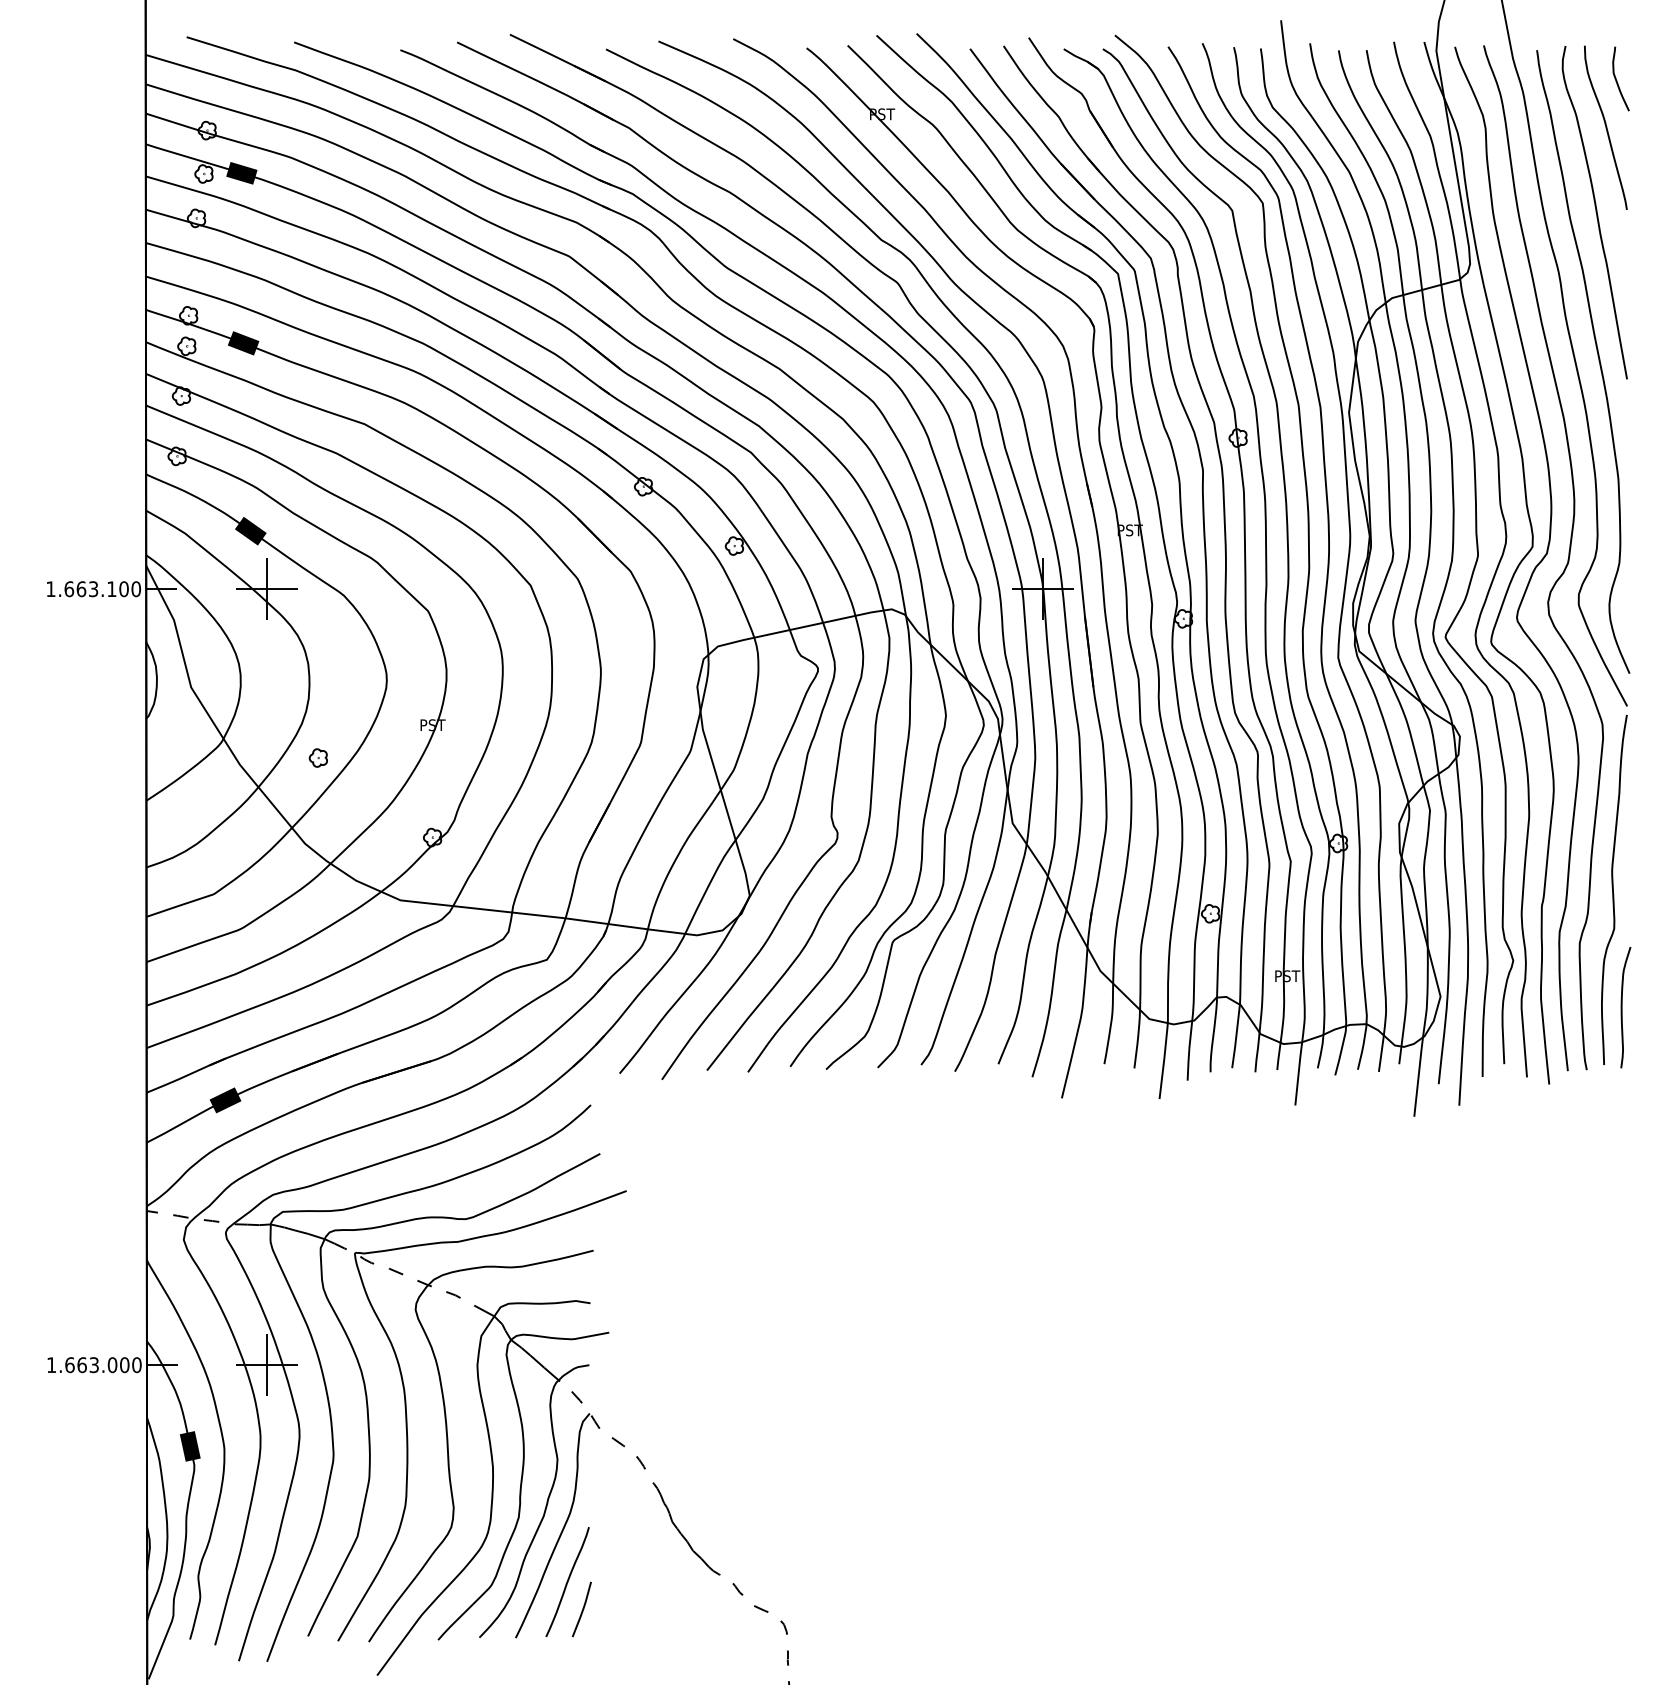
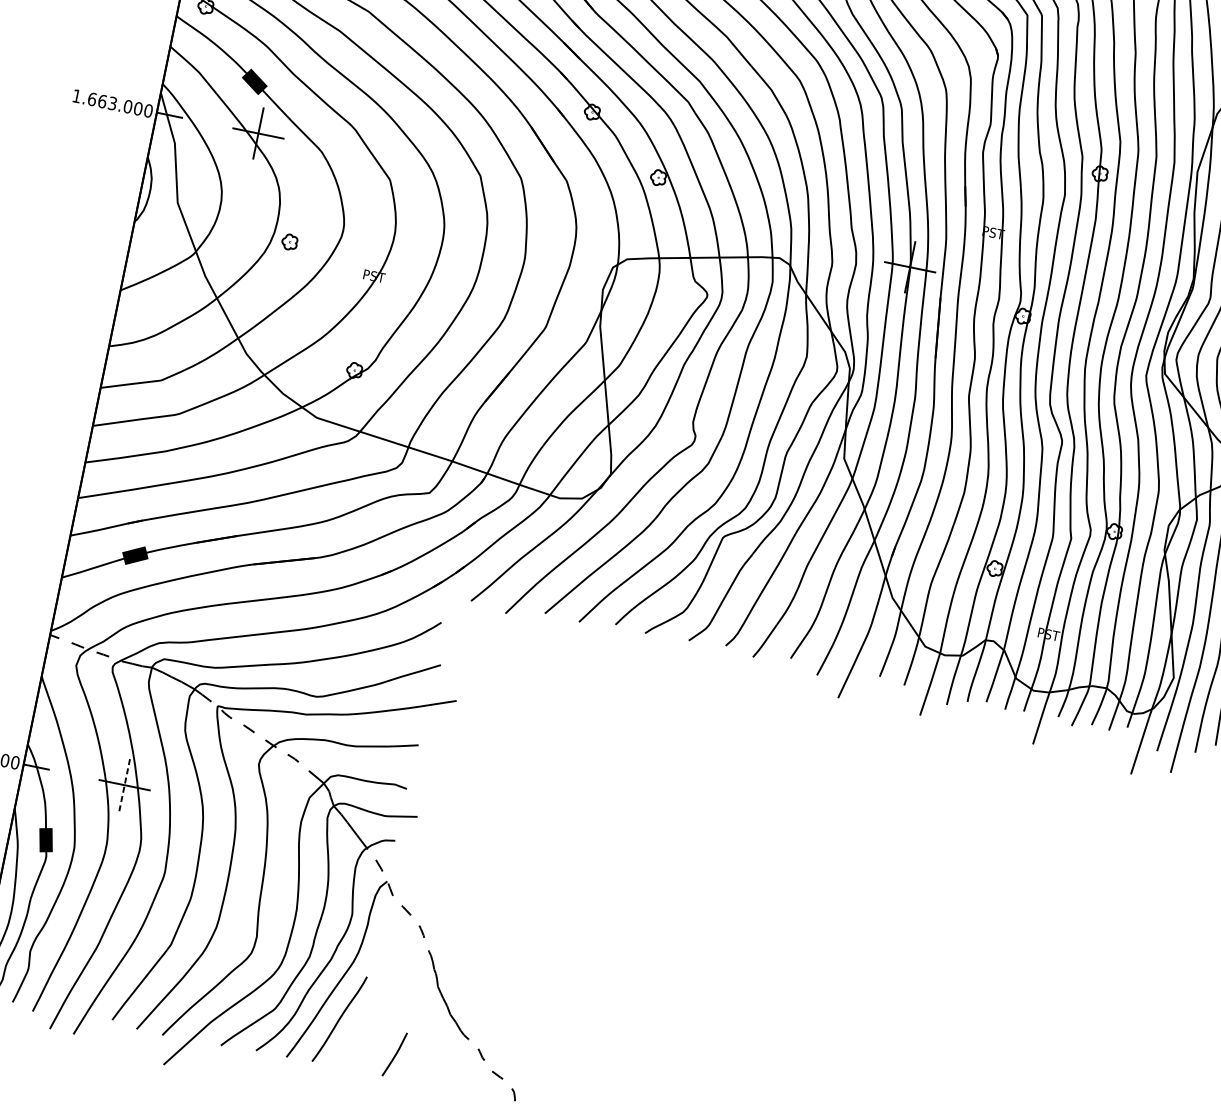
text: (111, 589) -> (127, 106), 1.663.100 -> 1.663.000
part: (317, 757) -> (289, 241), moved
line: (267, 1365) -> (124, 785), solid -> dashed
line: (582, 1609) -> (395, 1054), moved

